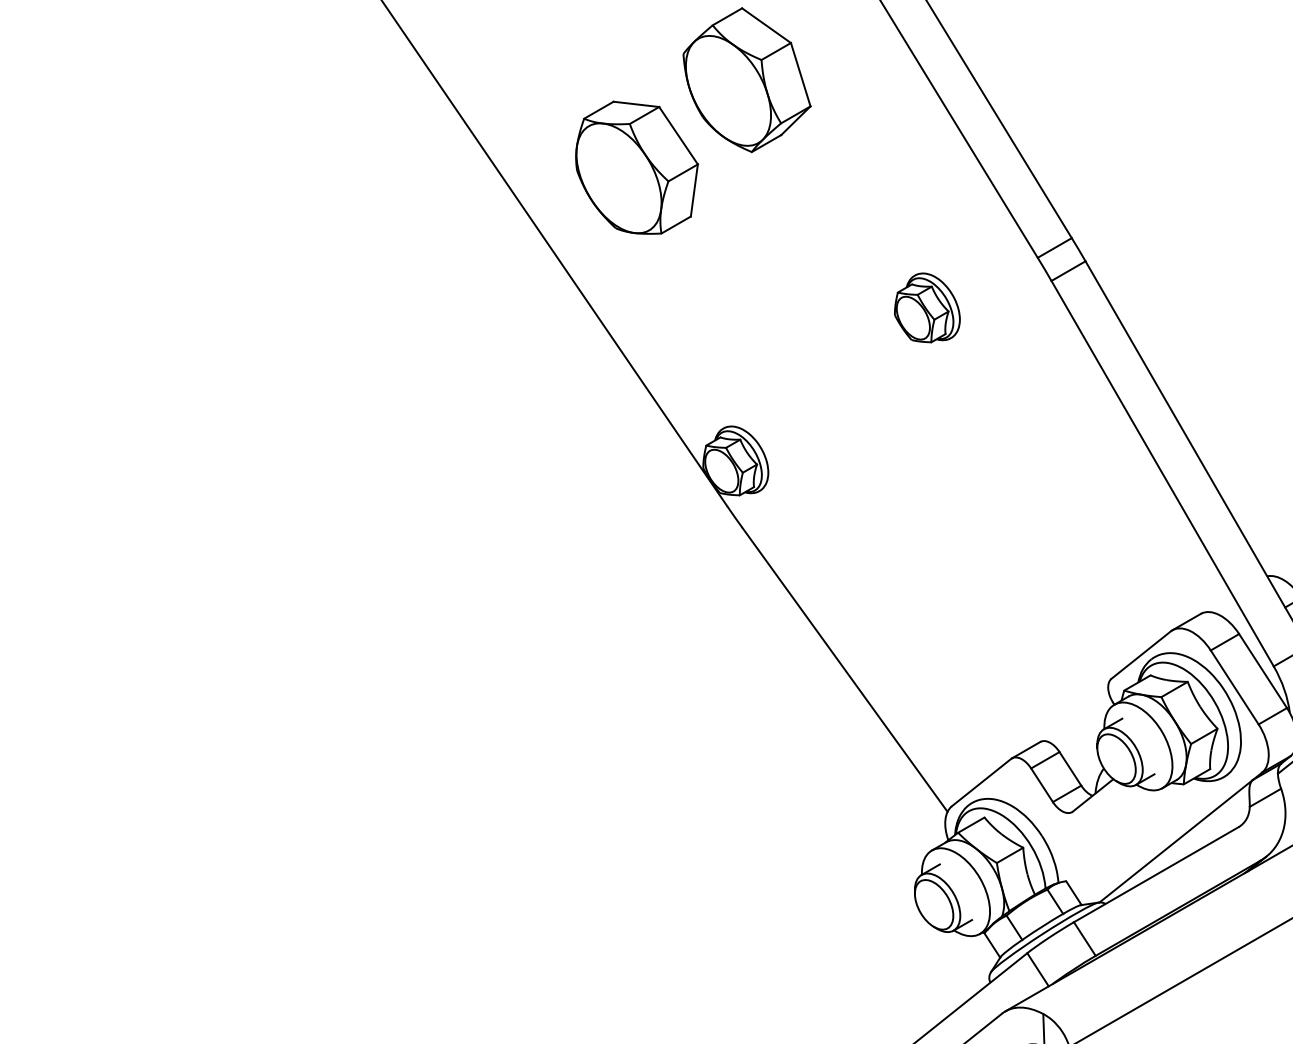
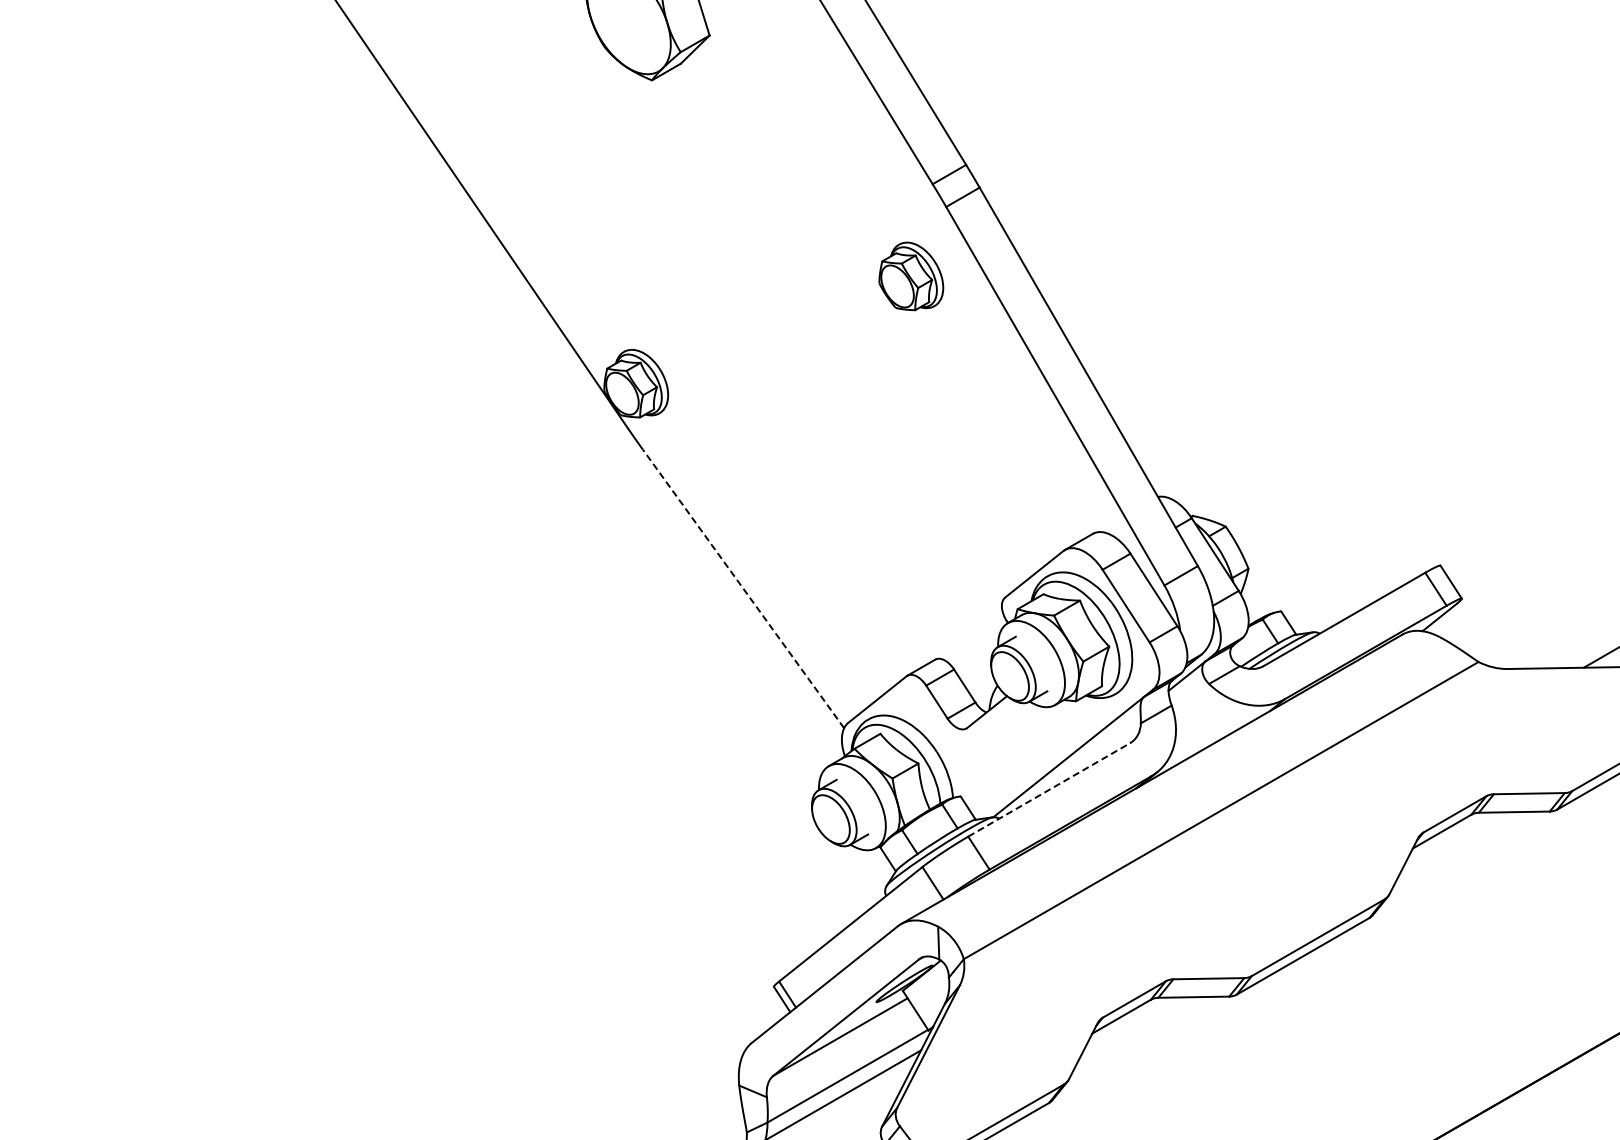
part: (637, 167) -> (539, 95), removed
part: (927, 307) -> (911, 276), moved
line: (845, 669) -> (743, 588), solid -> dashed
line: (1156, 874) -> (1049, 789), solid -> dashed

